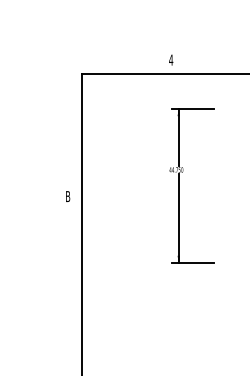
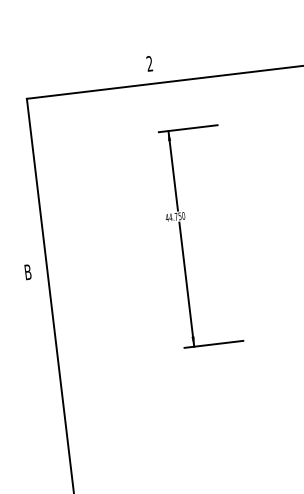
text: (171, 59) -> (150, 62), 4 -> 2

